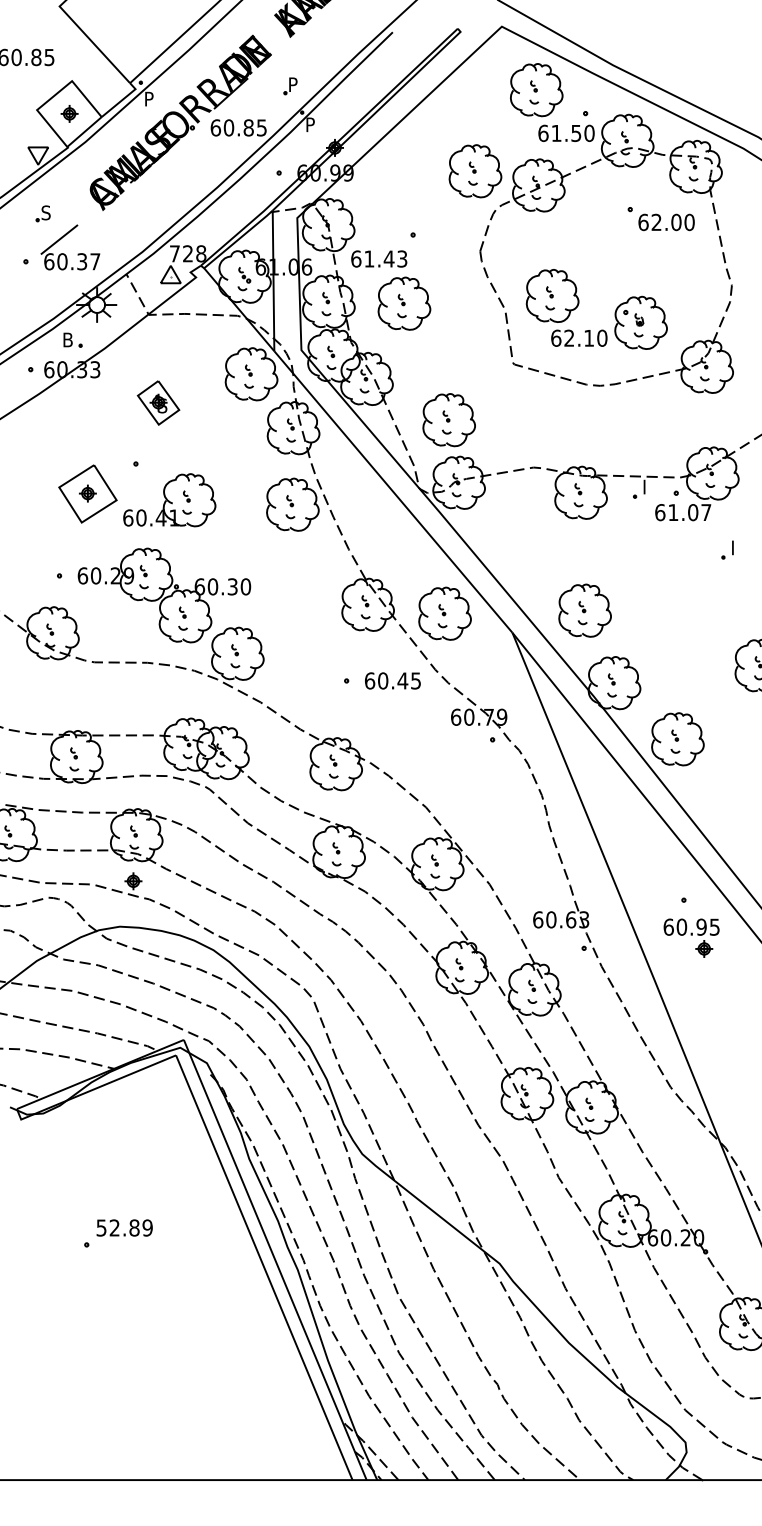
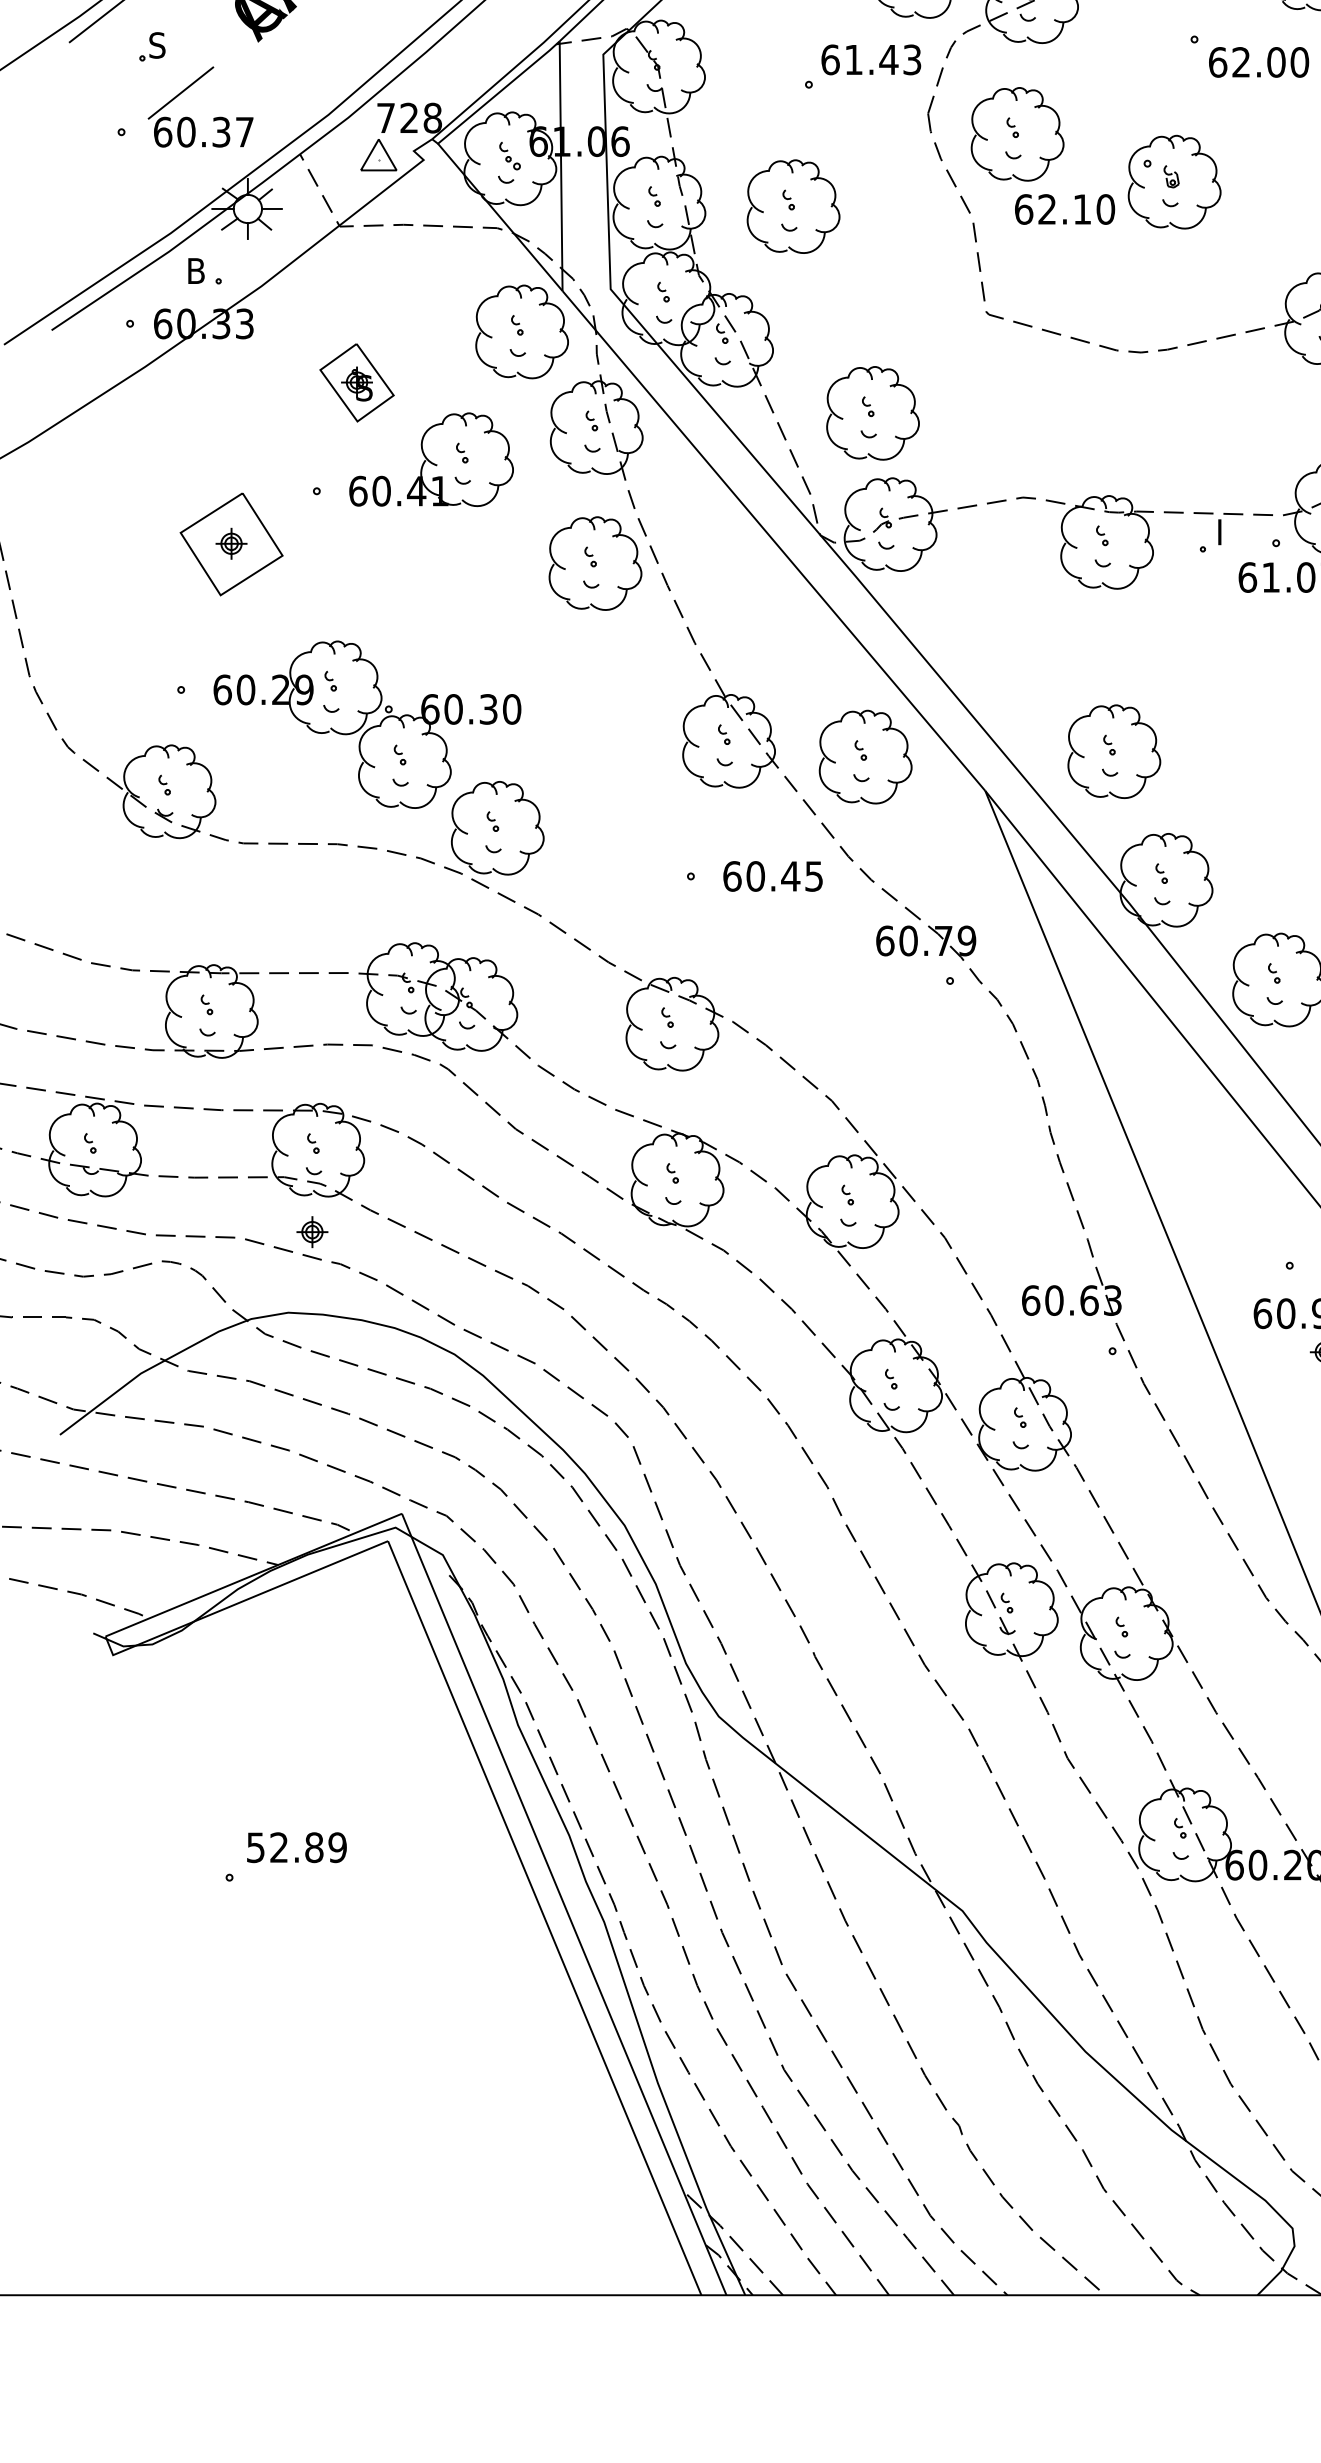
text: (379, 258) -> (871, 58), moved
part: (579, 303) -> (1065, 147), moved
part: (169, 500) -> (431, 460), moved

